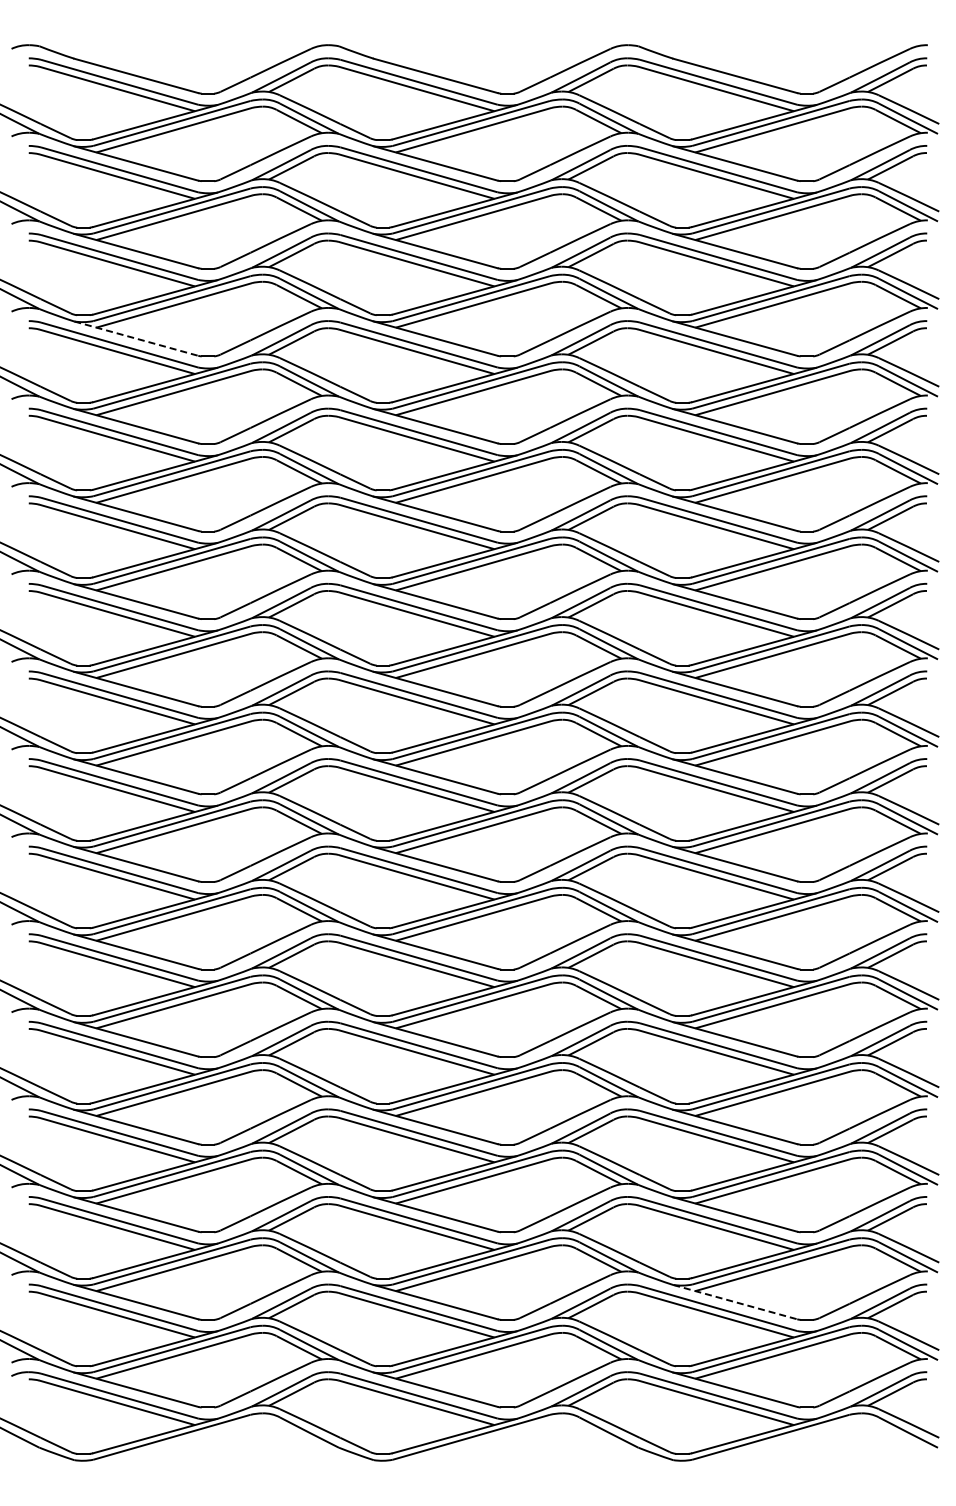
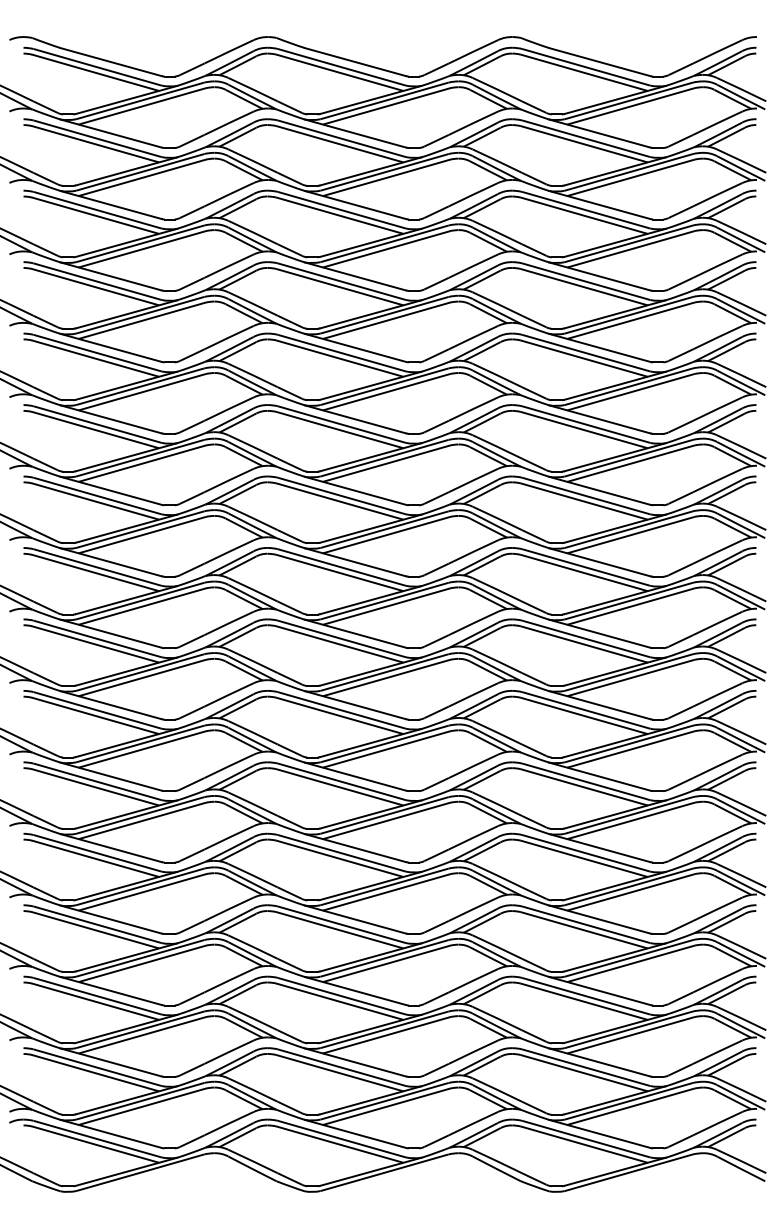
line: (136, 338) -> (111, 276), dashed -> solid
line: (735, 1302) -> (600, 1062), dashed -> solid

